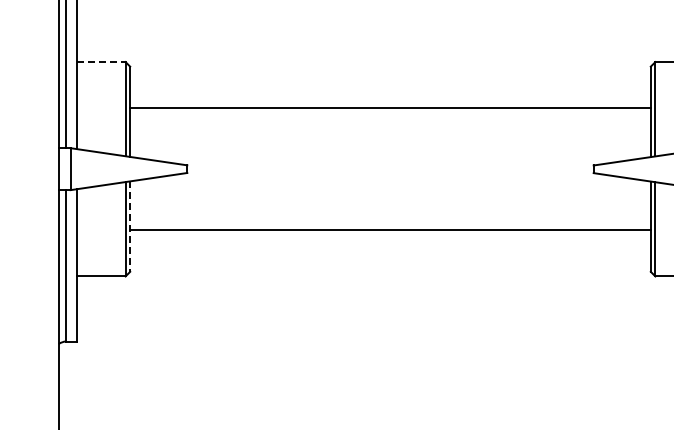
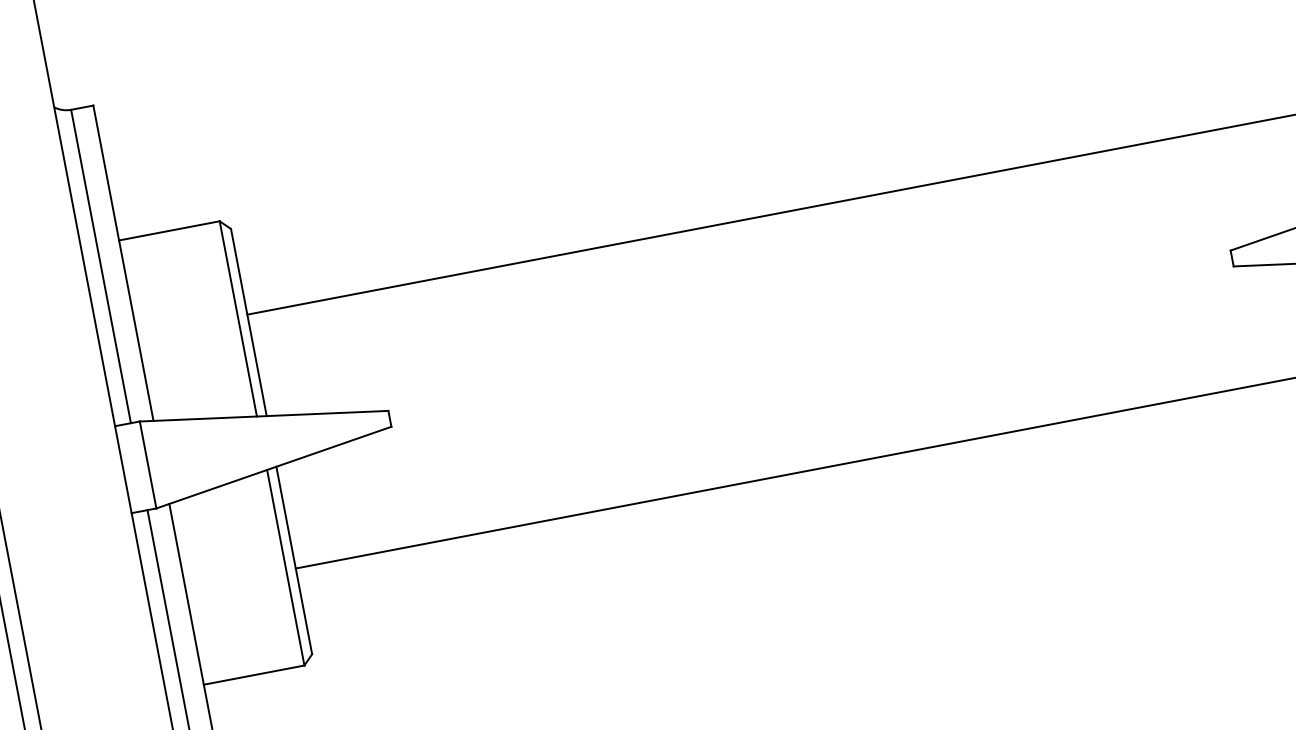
line: (101, 62) -> (169, 231), dashed -> solid
line: (130, 227) -> (295, 562), dashed -> solid

